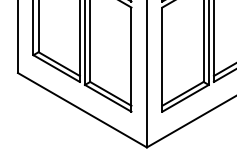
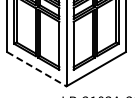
line: (83, 110) -> (37, 69), solid -> dashed

